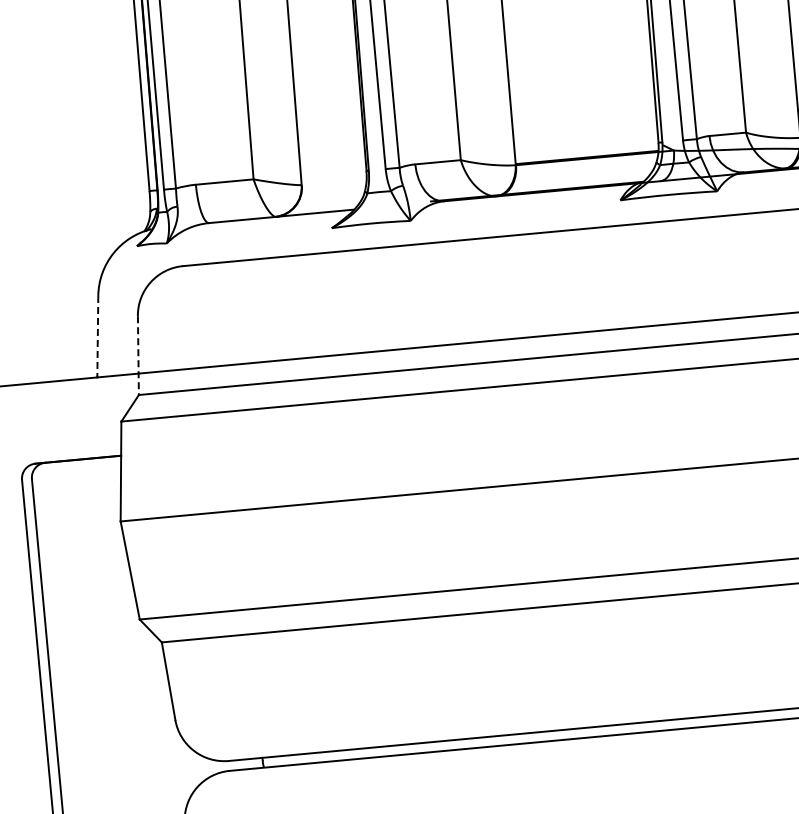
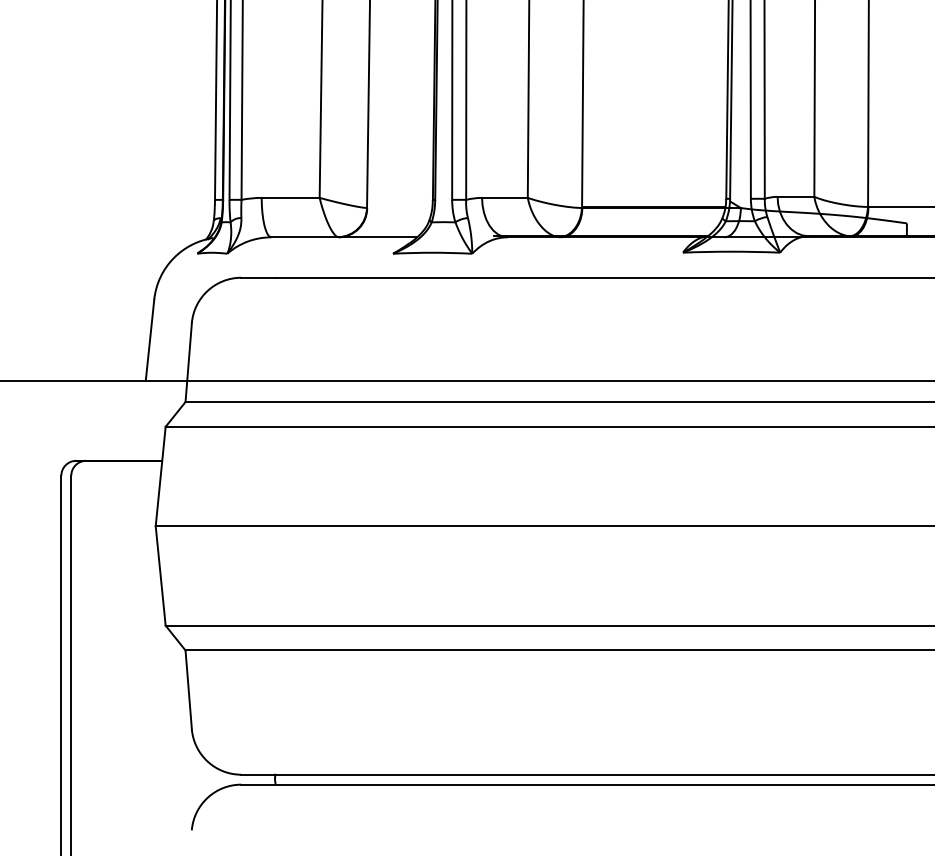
line: (98, 337) -> (150, 340), dashed -> solid
line: (138, 356) -> (188, 363), dashed -> solid

